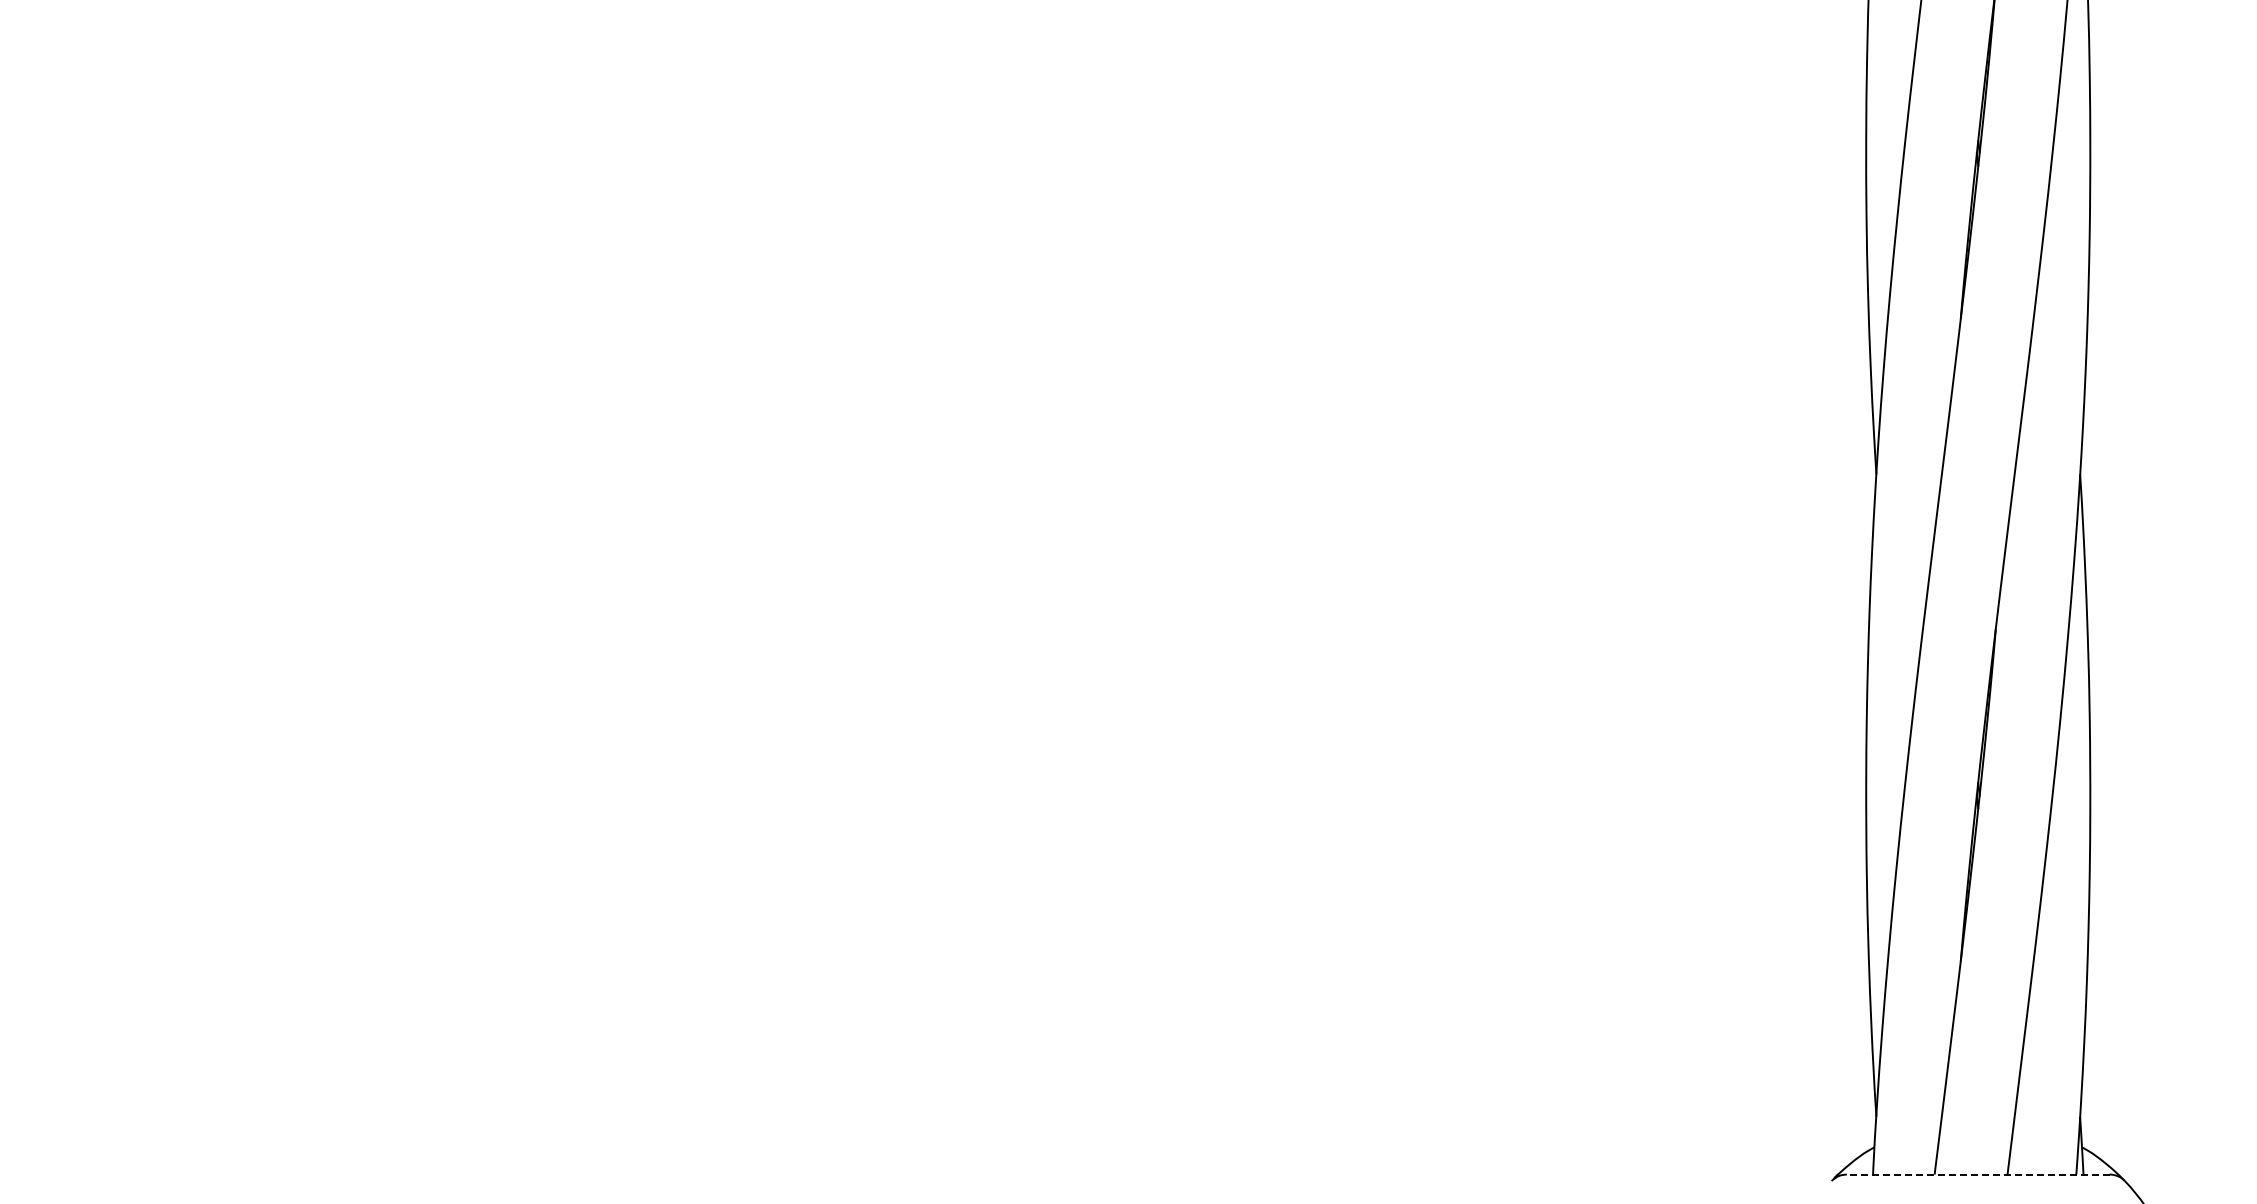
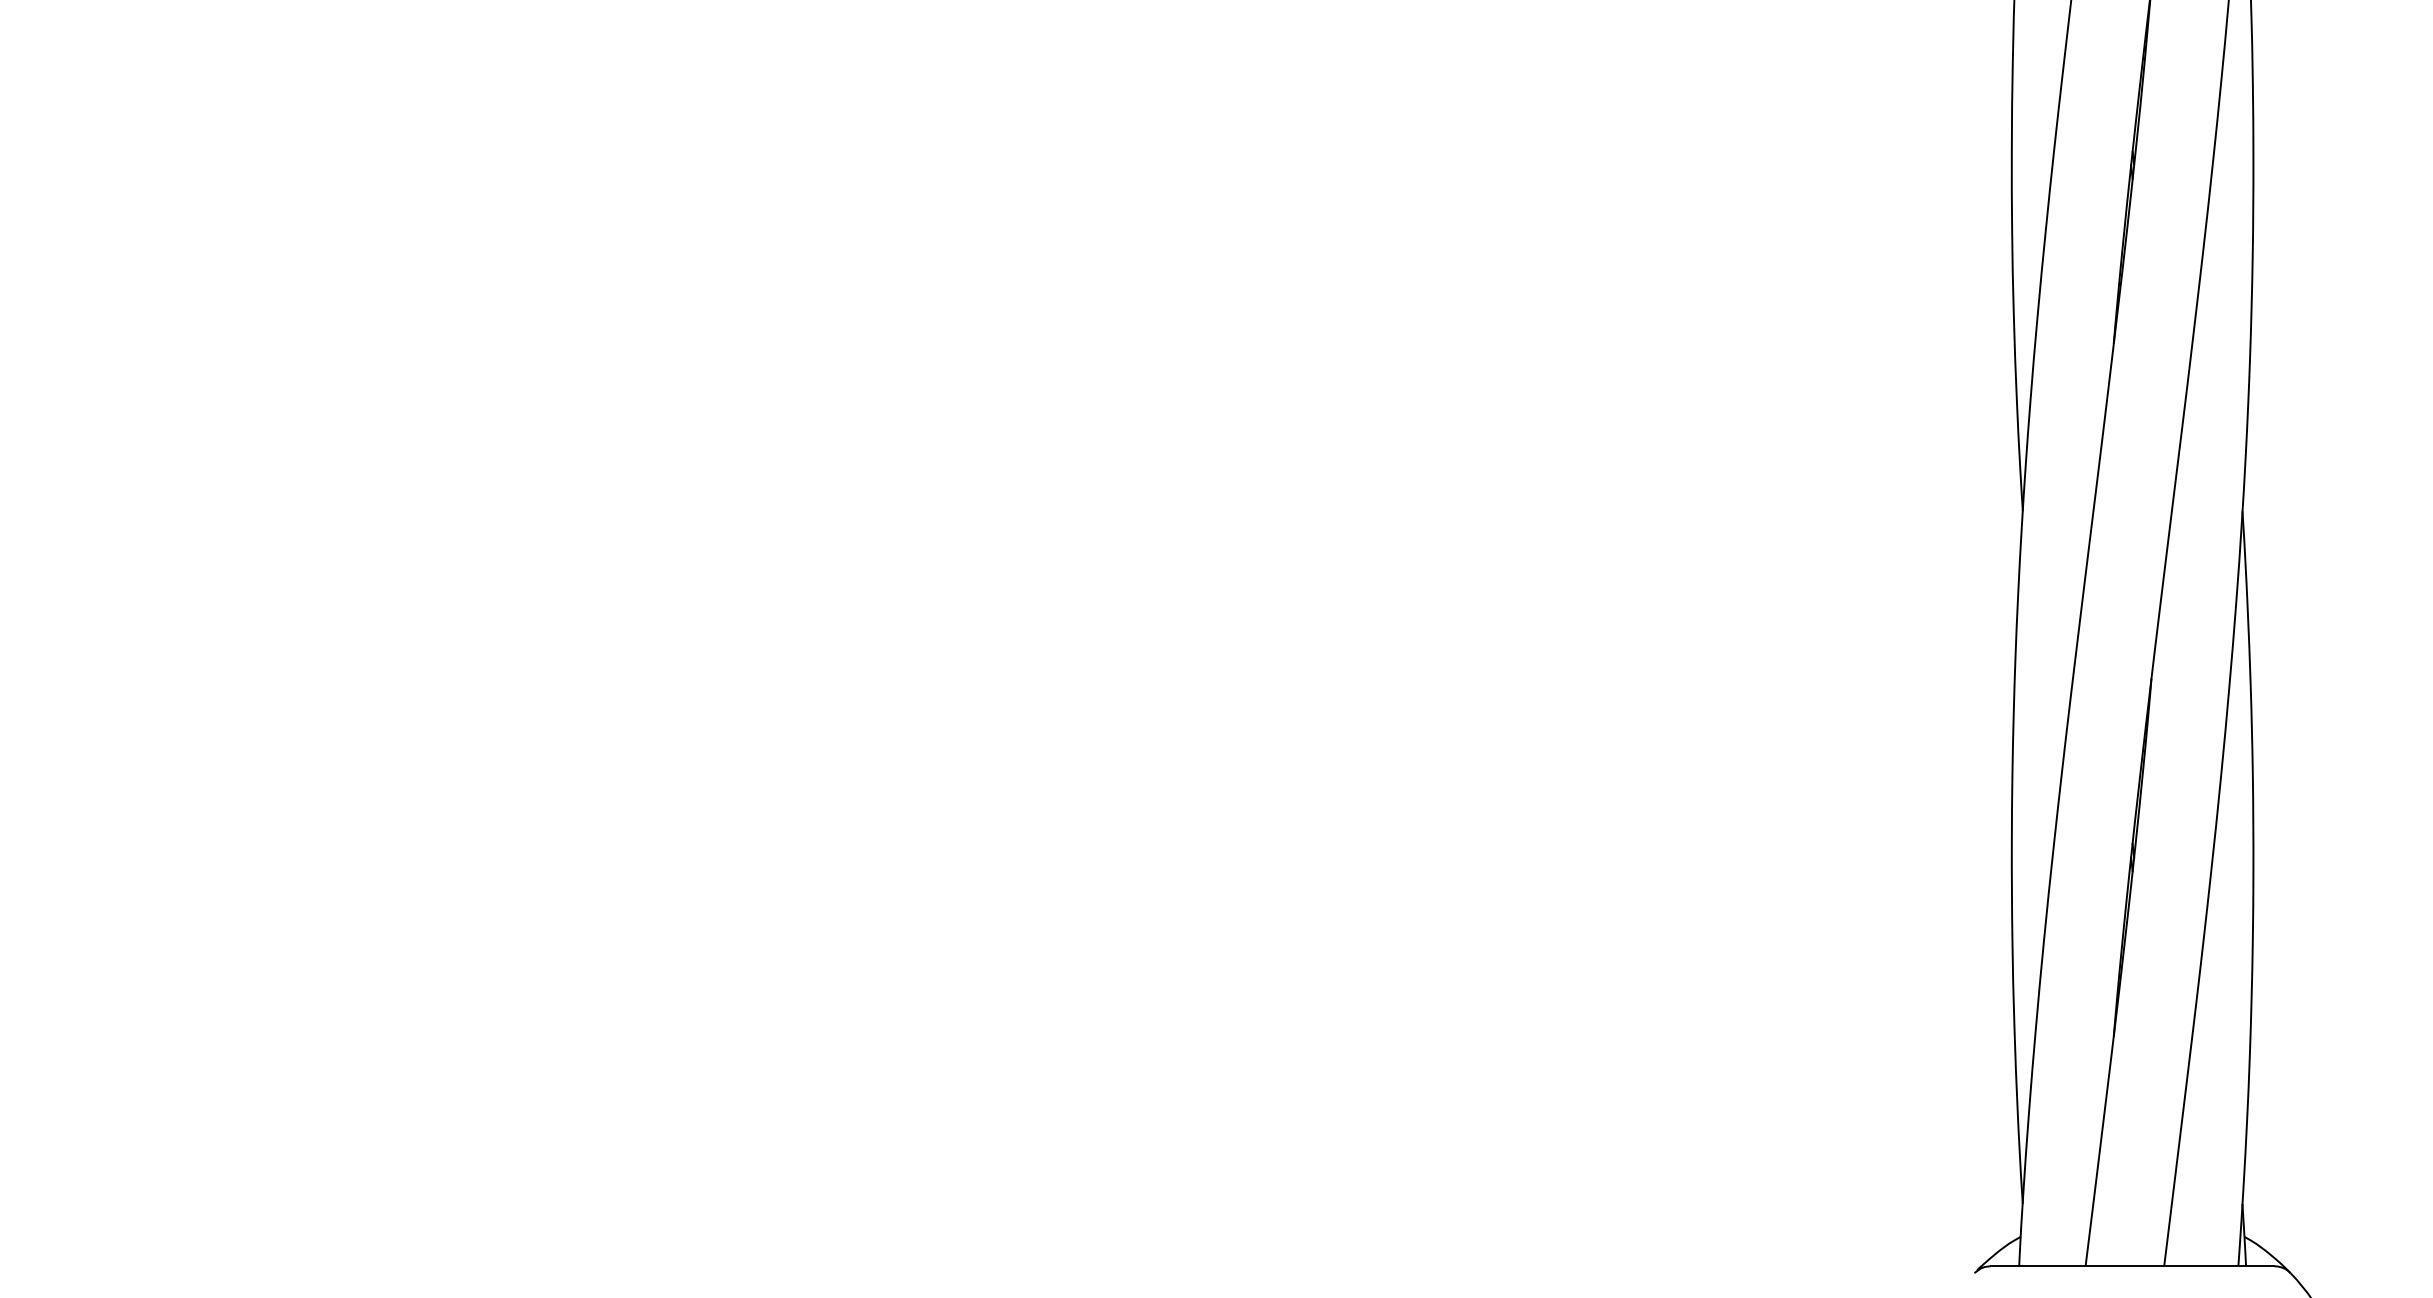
line: (1977, 1174) -> (2131, 1266), dashed -> solid

